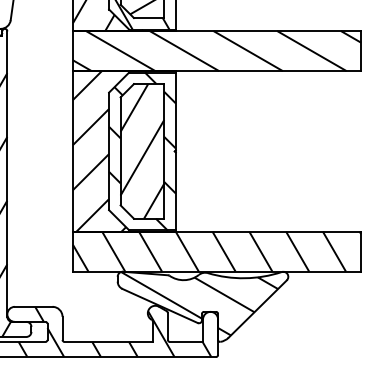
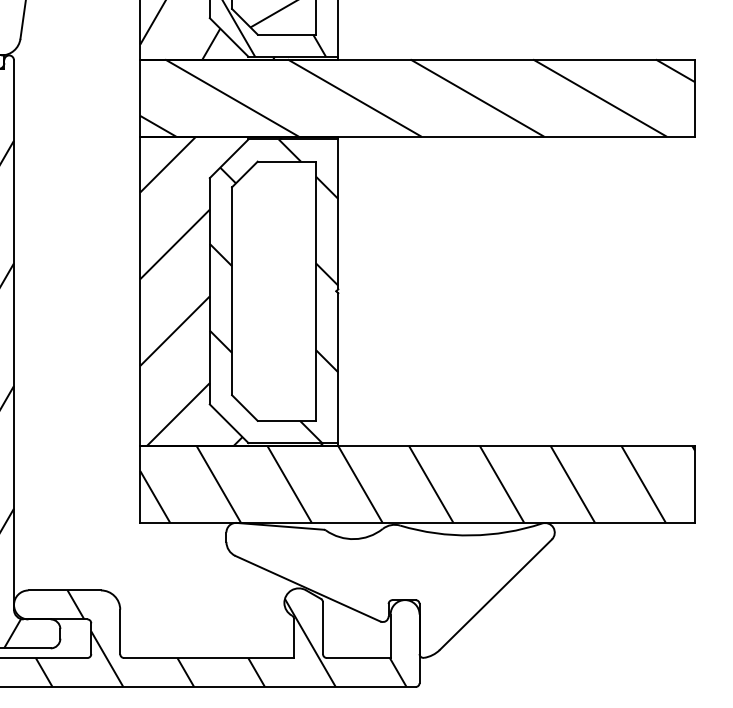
hatch: (142, 151) -> (274, 291), removed
hatch: (199, 303) -> (383, 584), removed

